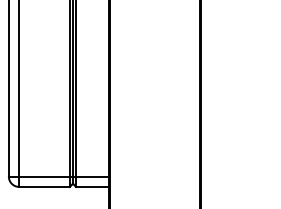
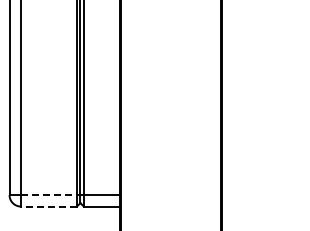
line: (45, 176) -> (49, 195), solid -> dashed
line: (44, 186) -> (48, 206), solid -> dashed

